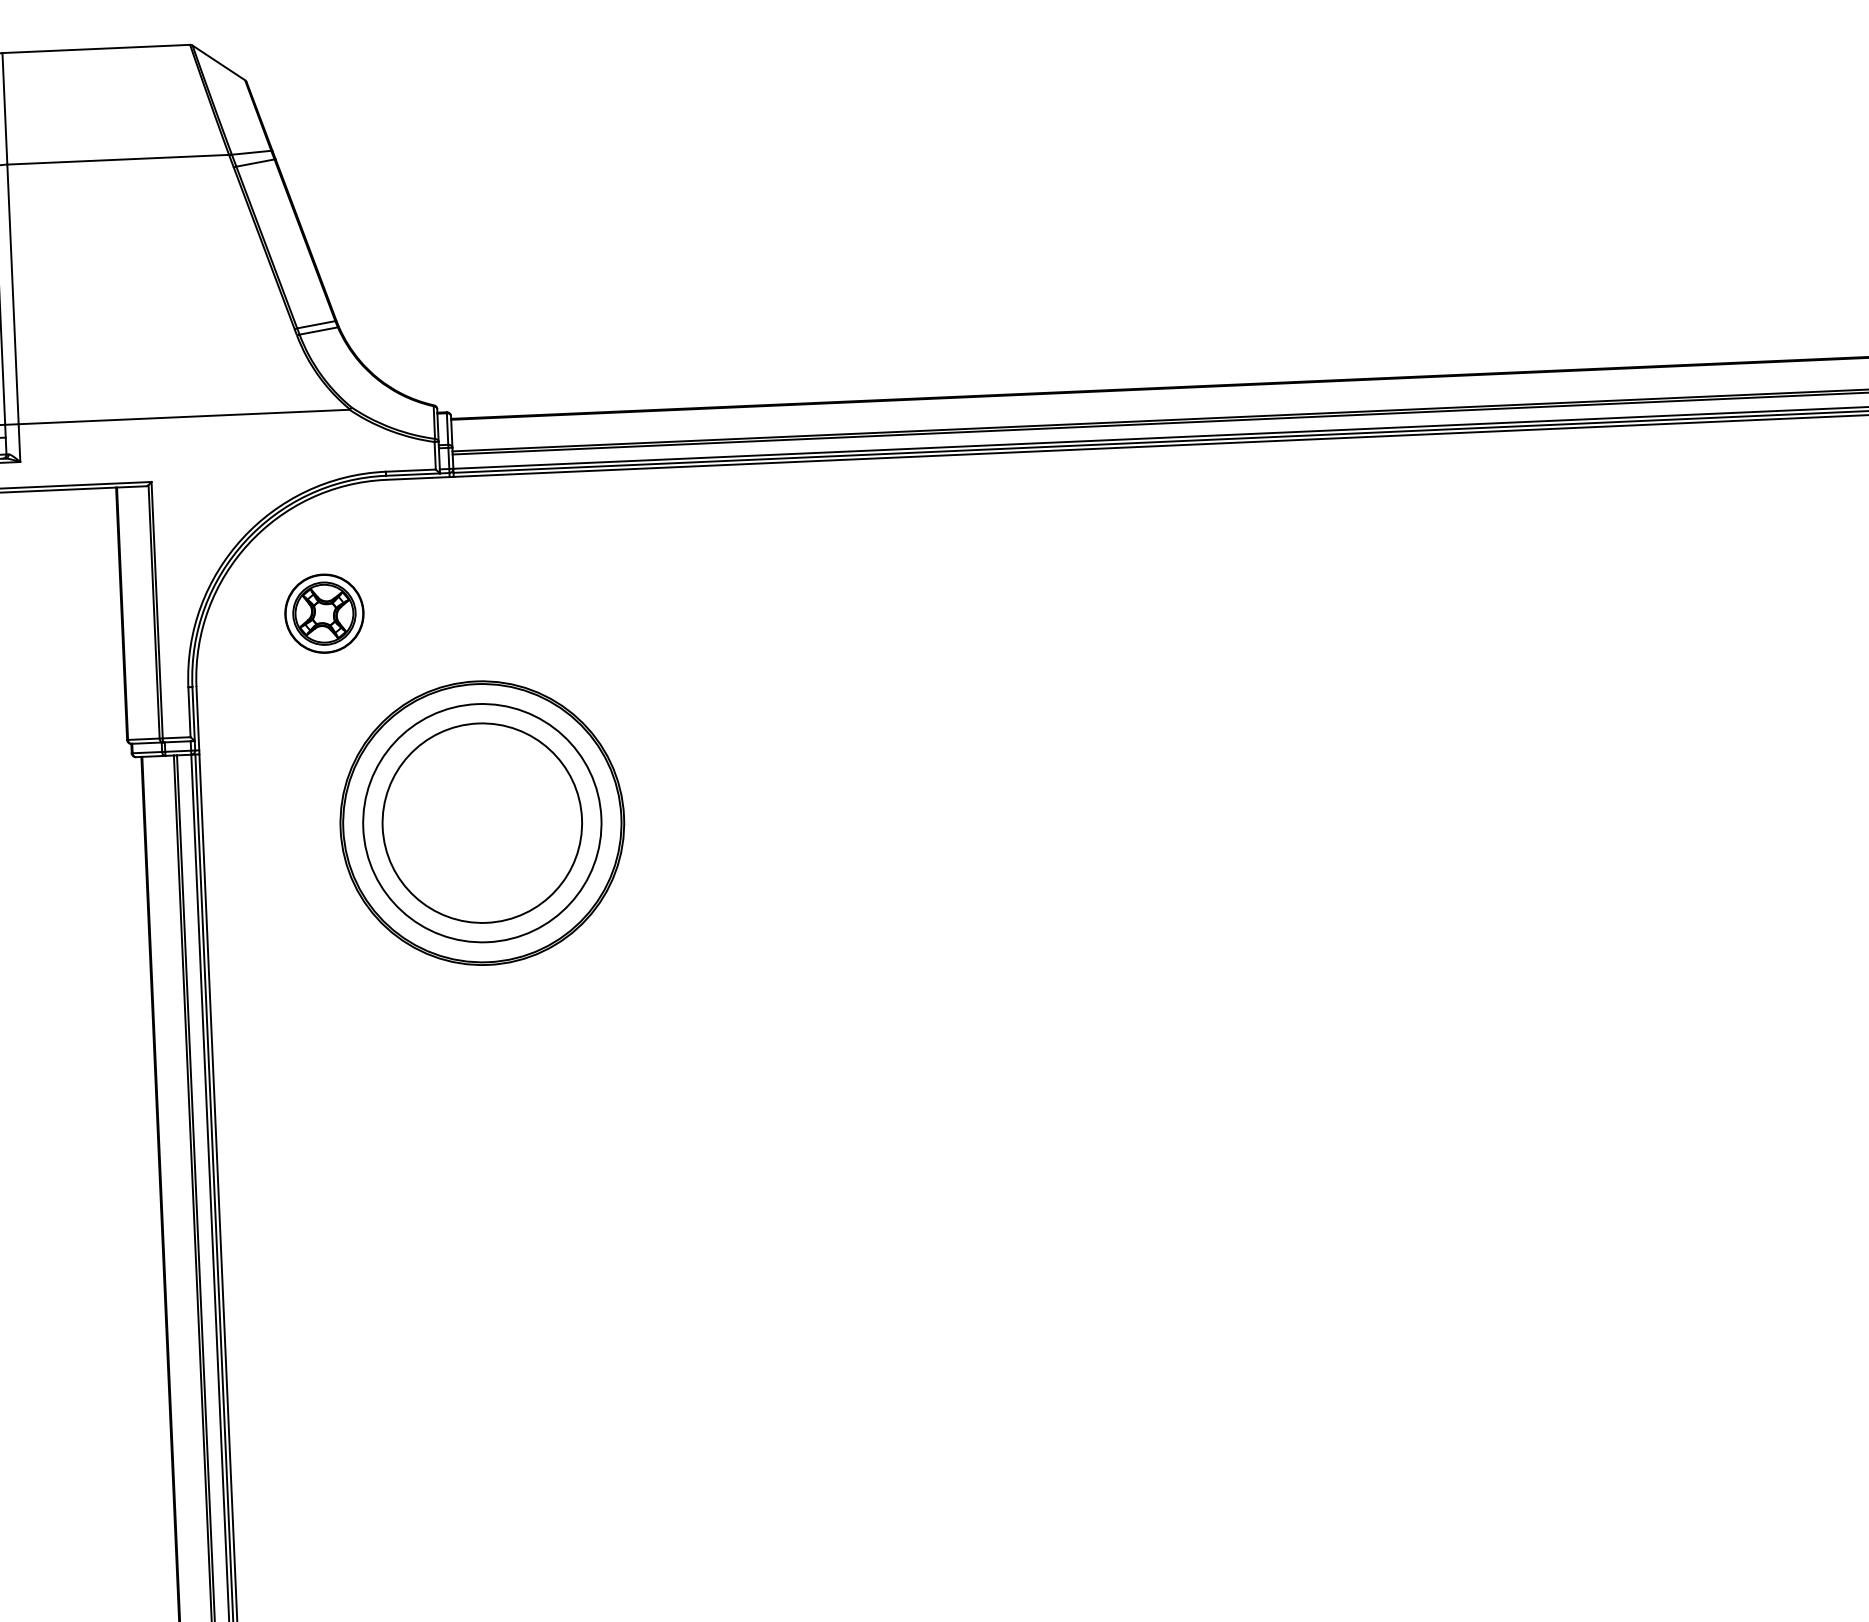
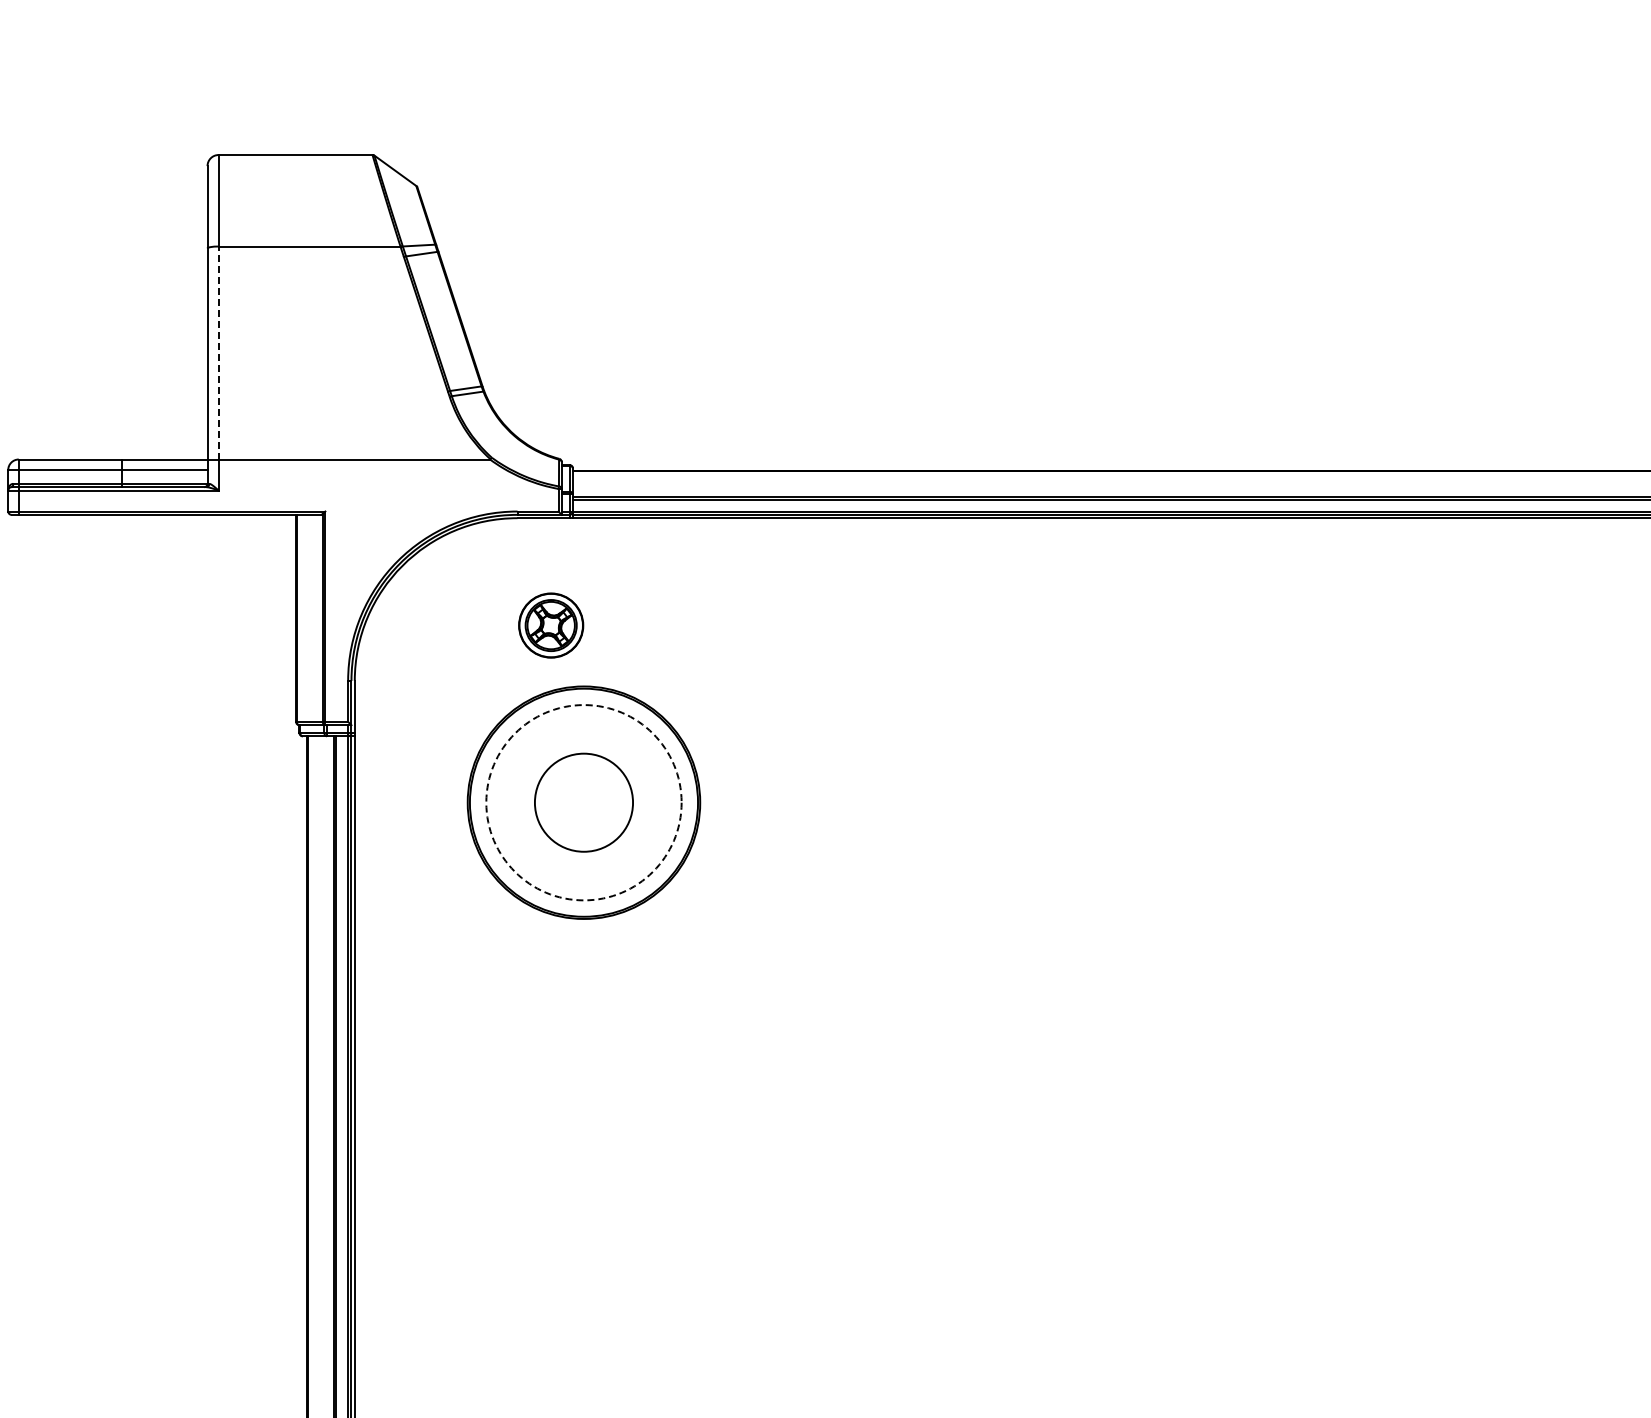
line: (12, 293) -> (218, 352), solid -> dashed
part: (324, 613) -> (551, 625), moved
circle: (481, 822) -> (583, 802), size x0.6
circle: (481, 822) -> (583, 802), solid -> dashed

